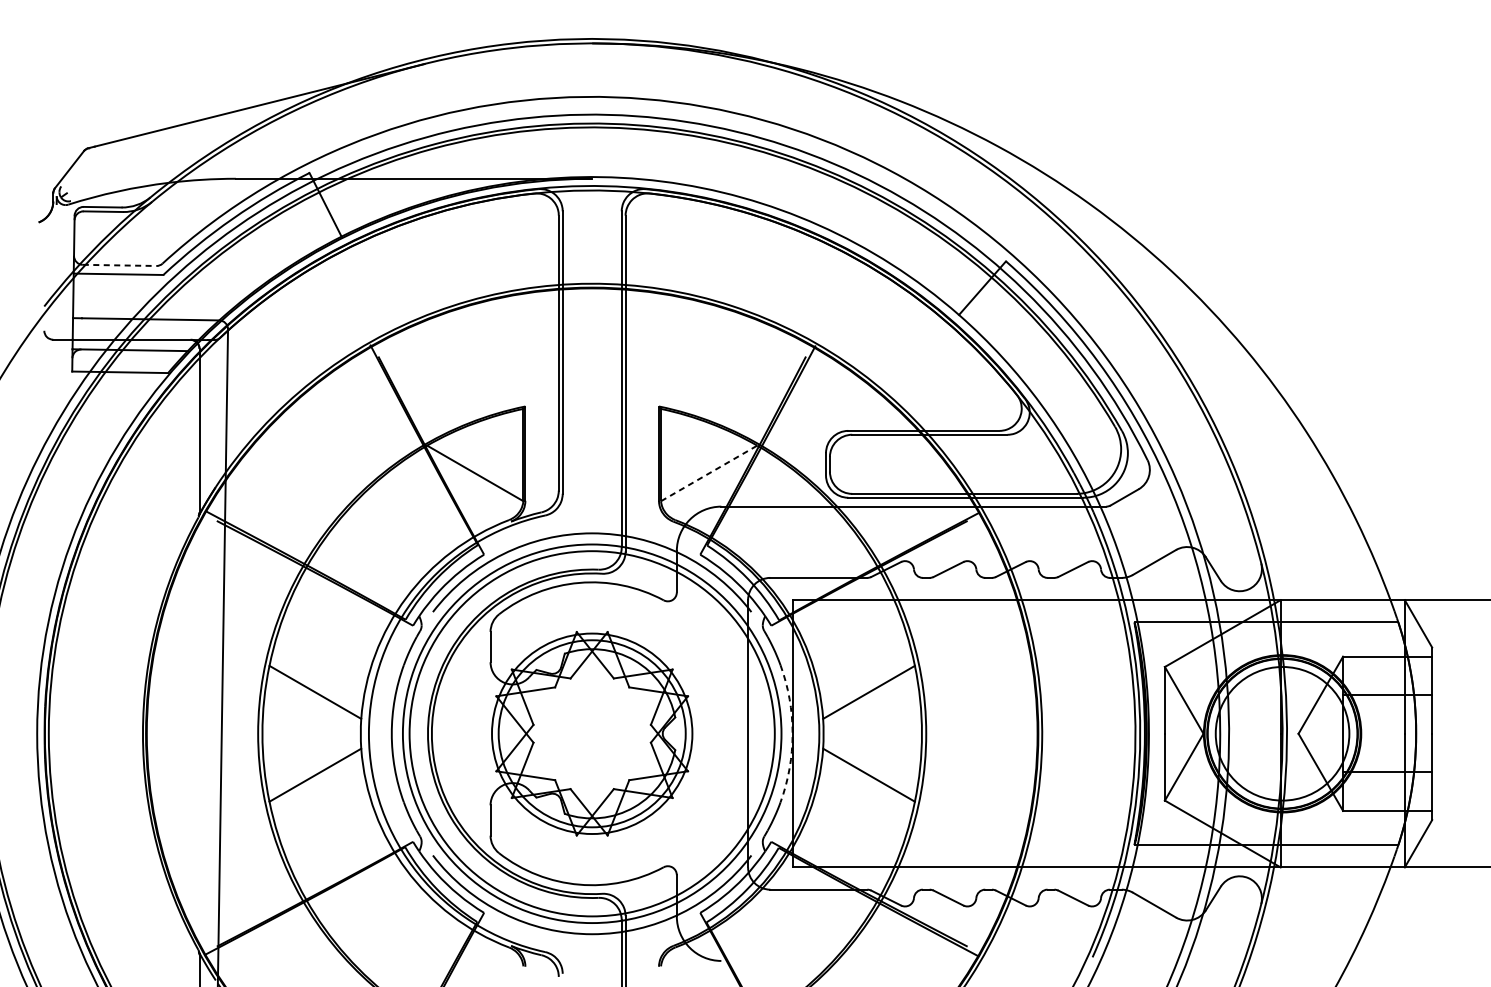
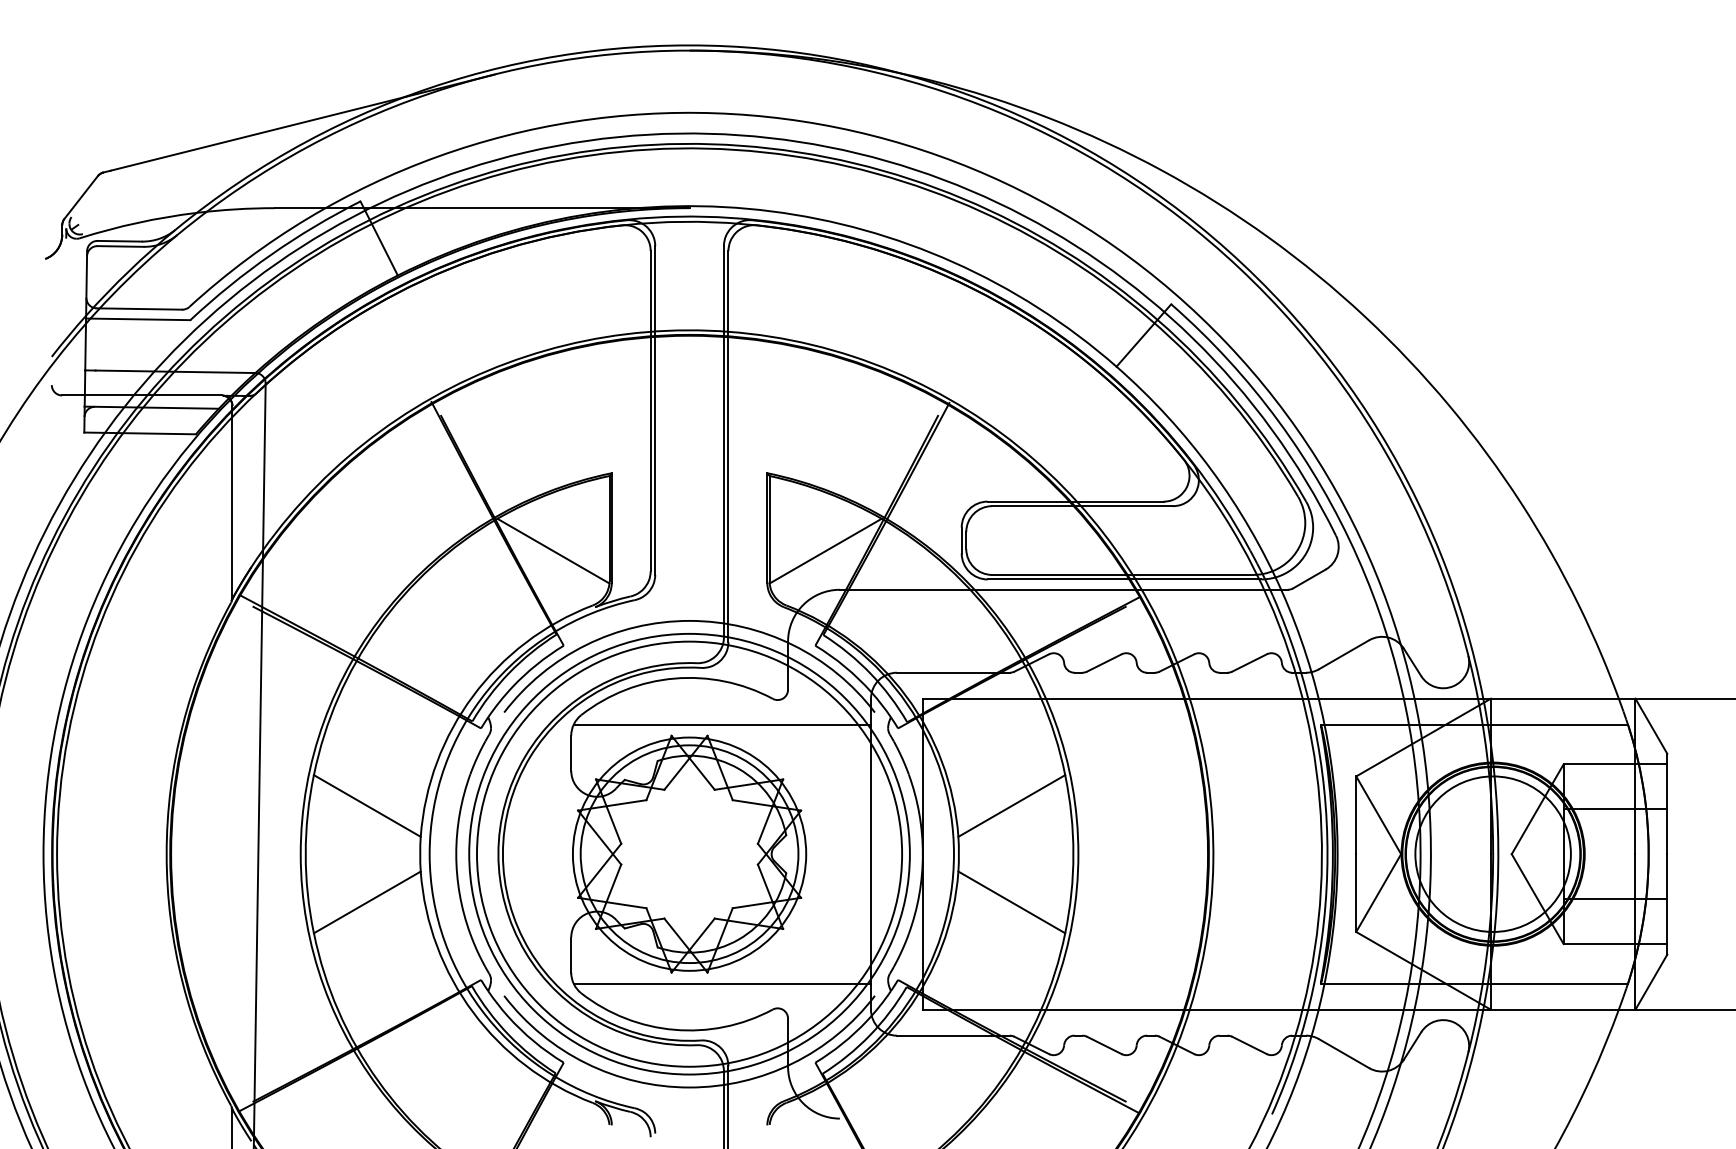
line: (119, 265) -> (139, 309), dashed -> solid
line: (708, 473) -> (825, 551), dashed -> solid
line: (620, 622) -> (722, 724), added
arc: (792, 734) -> (922, 854), dashed -> solid
line: (620, 844) -> (722, 983), added

